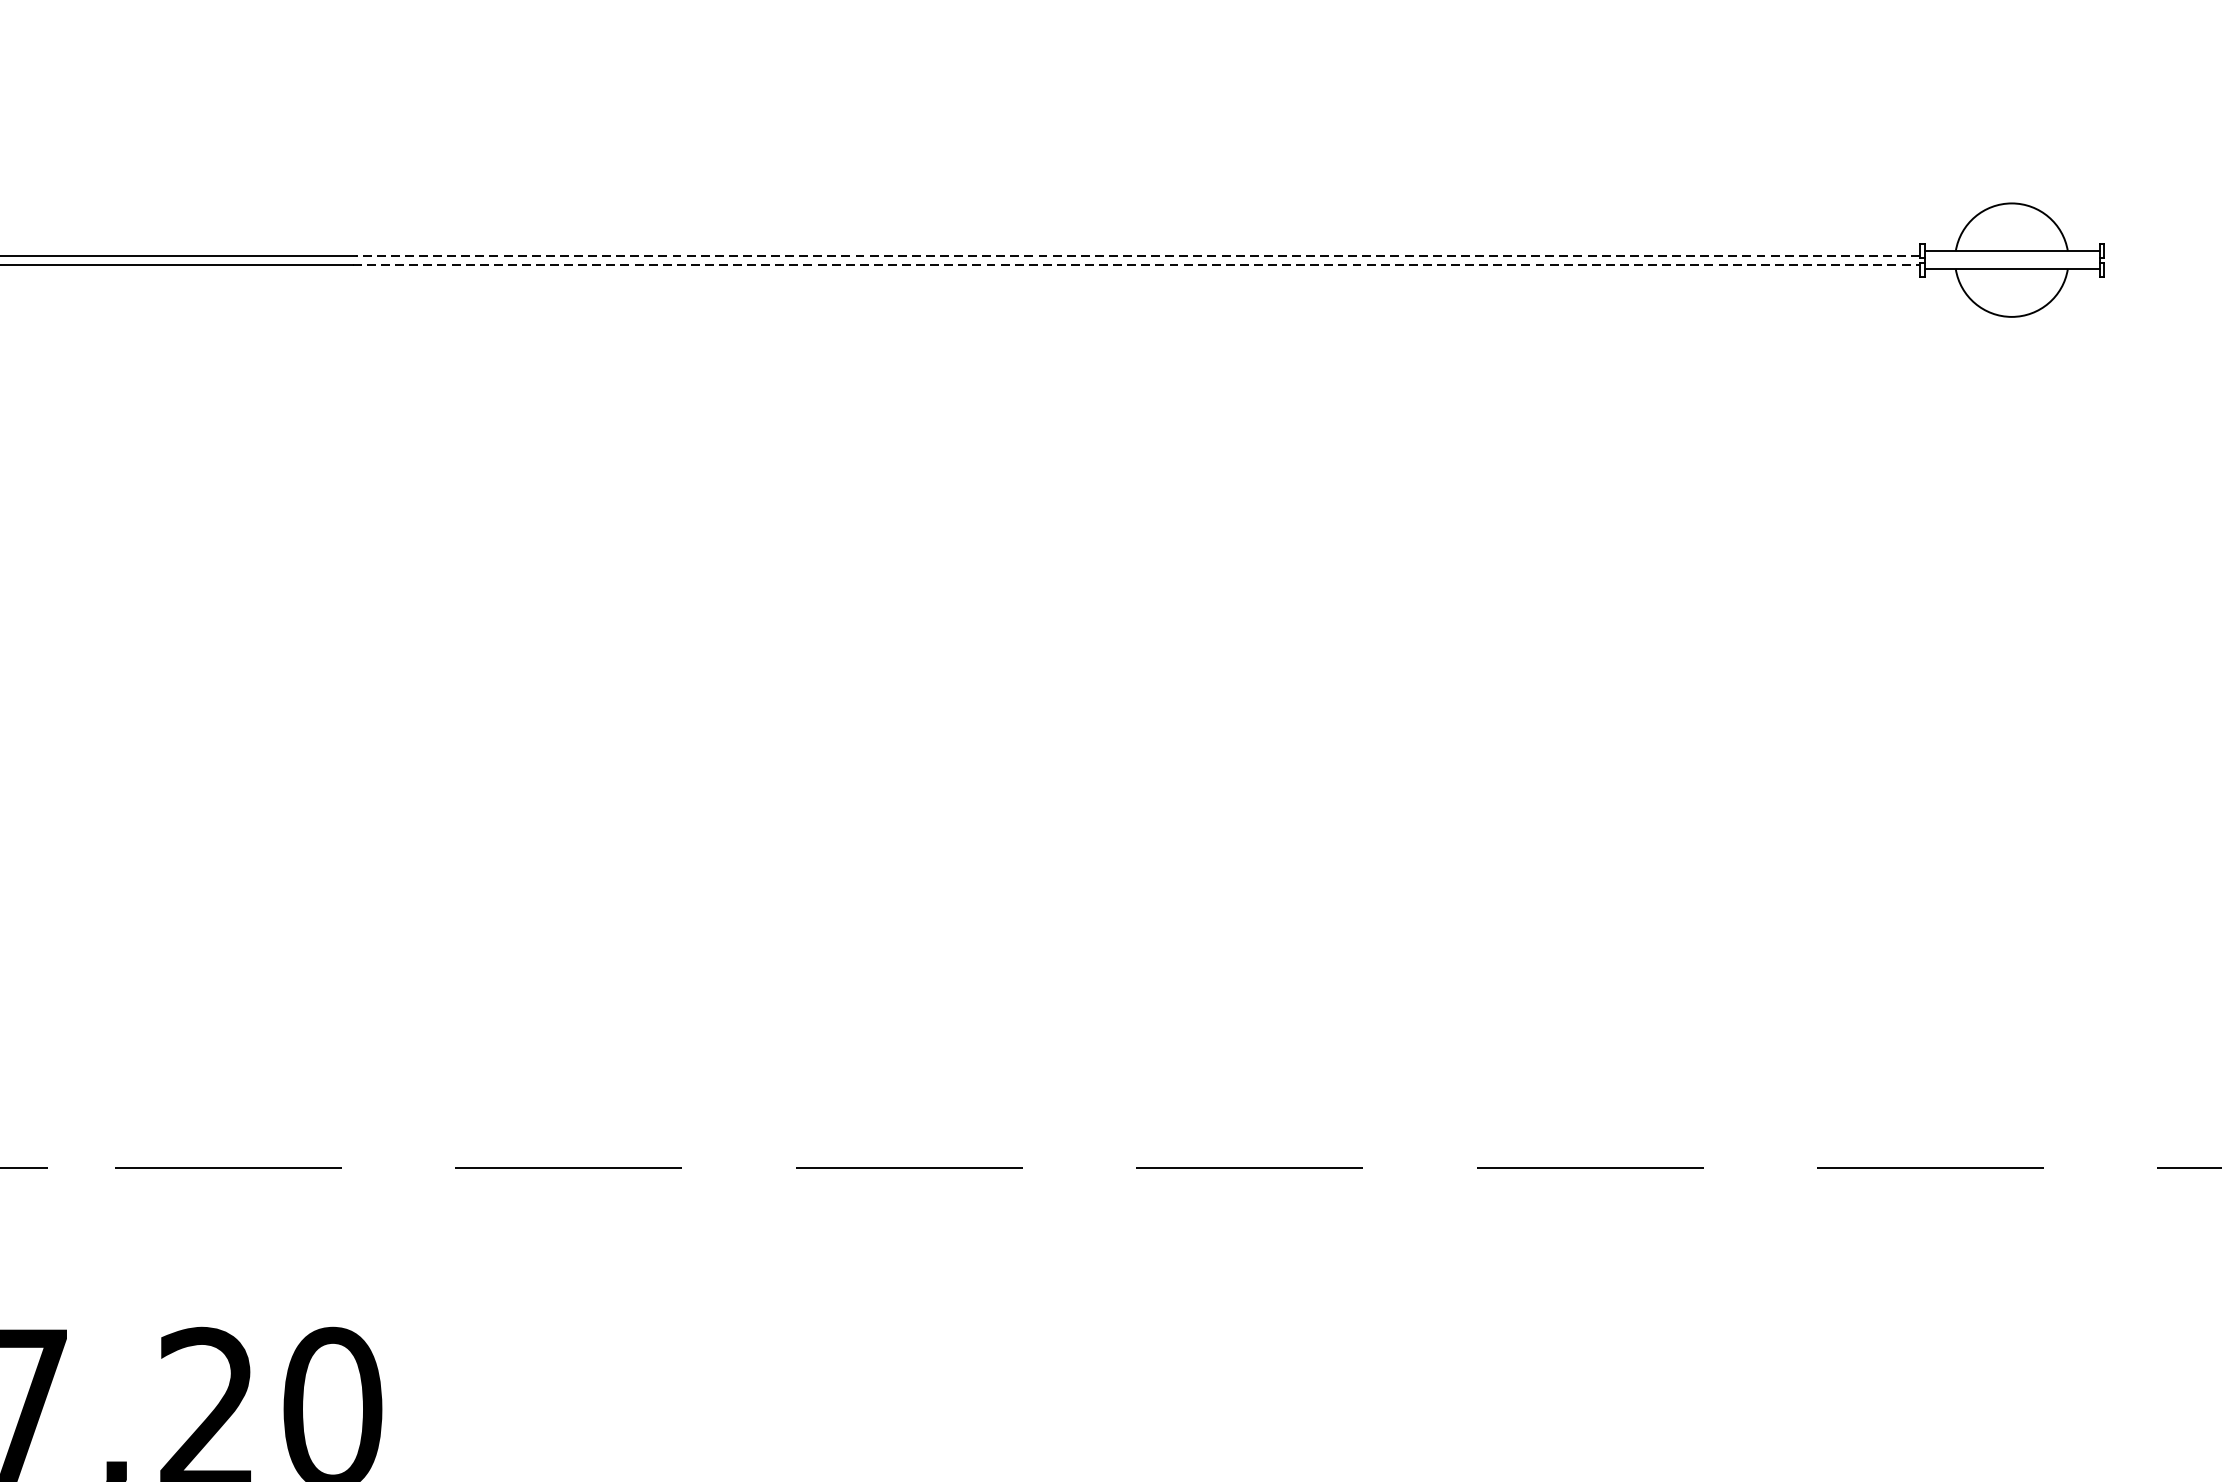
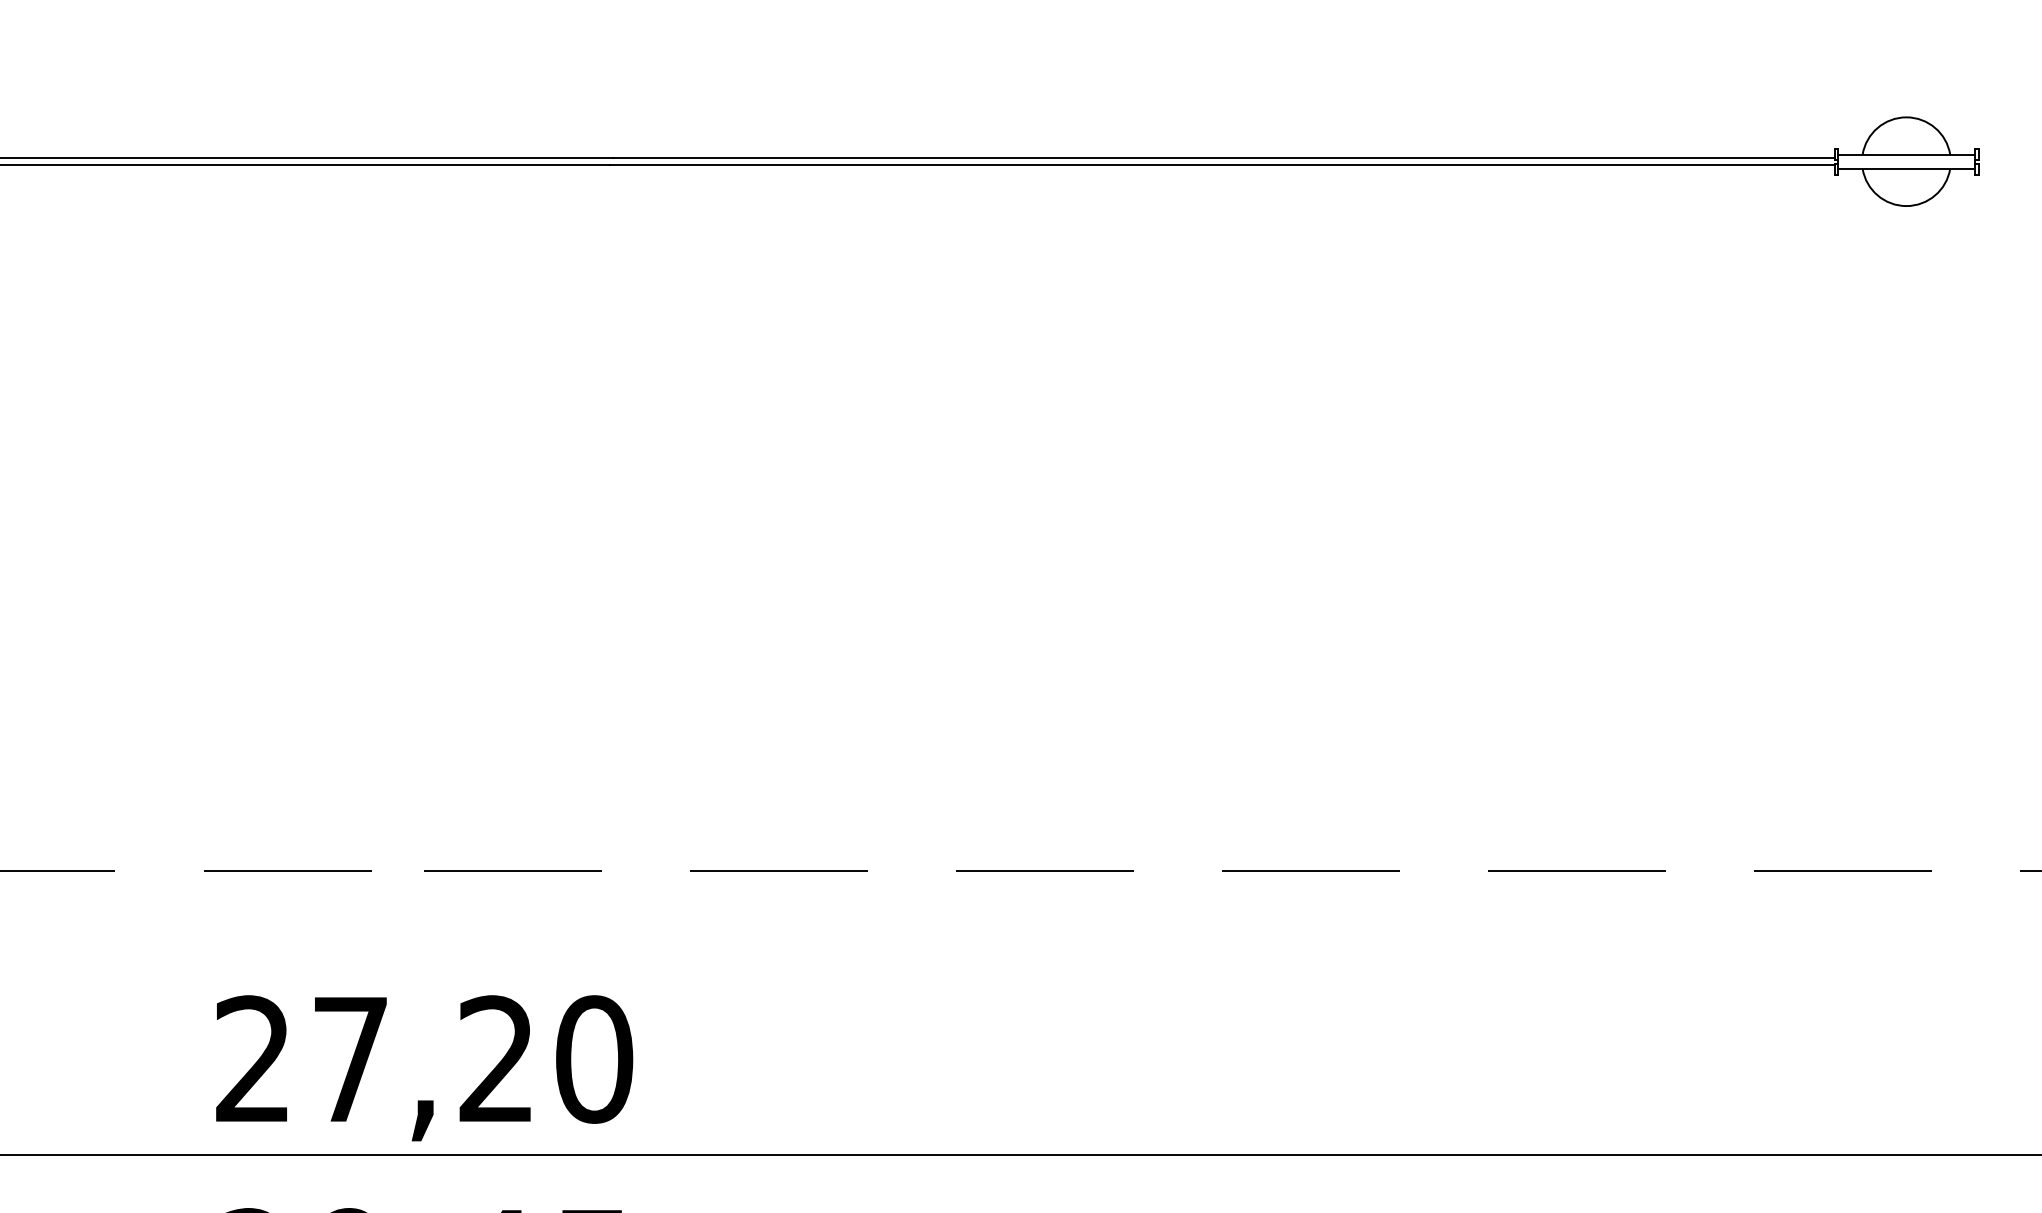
line: (1137, 256) -> (1223, 158), dashed -> solid
line: (1137, 265) -> (1223, 165), dashed -> solid

